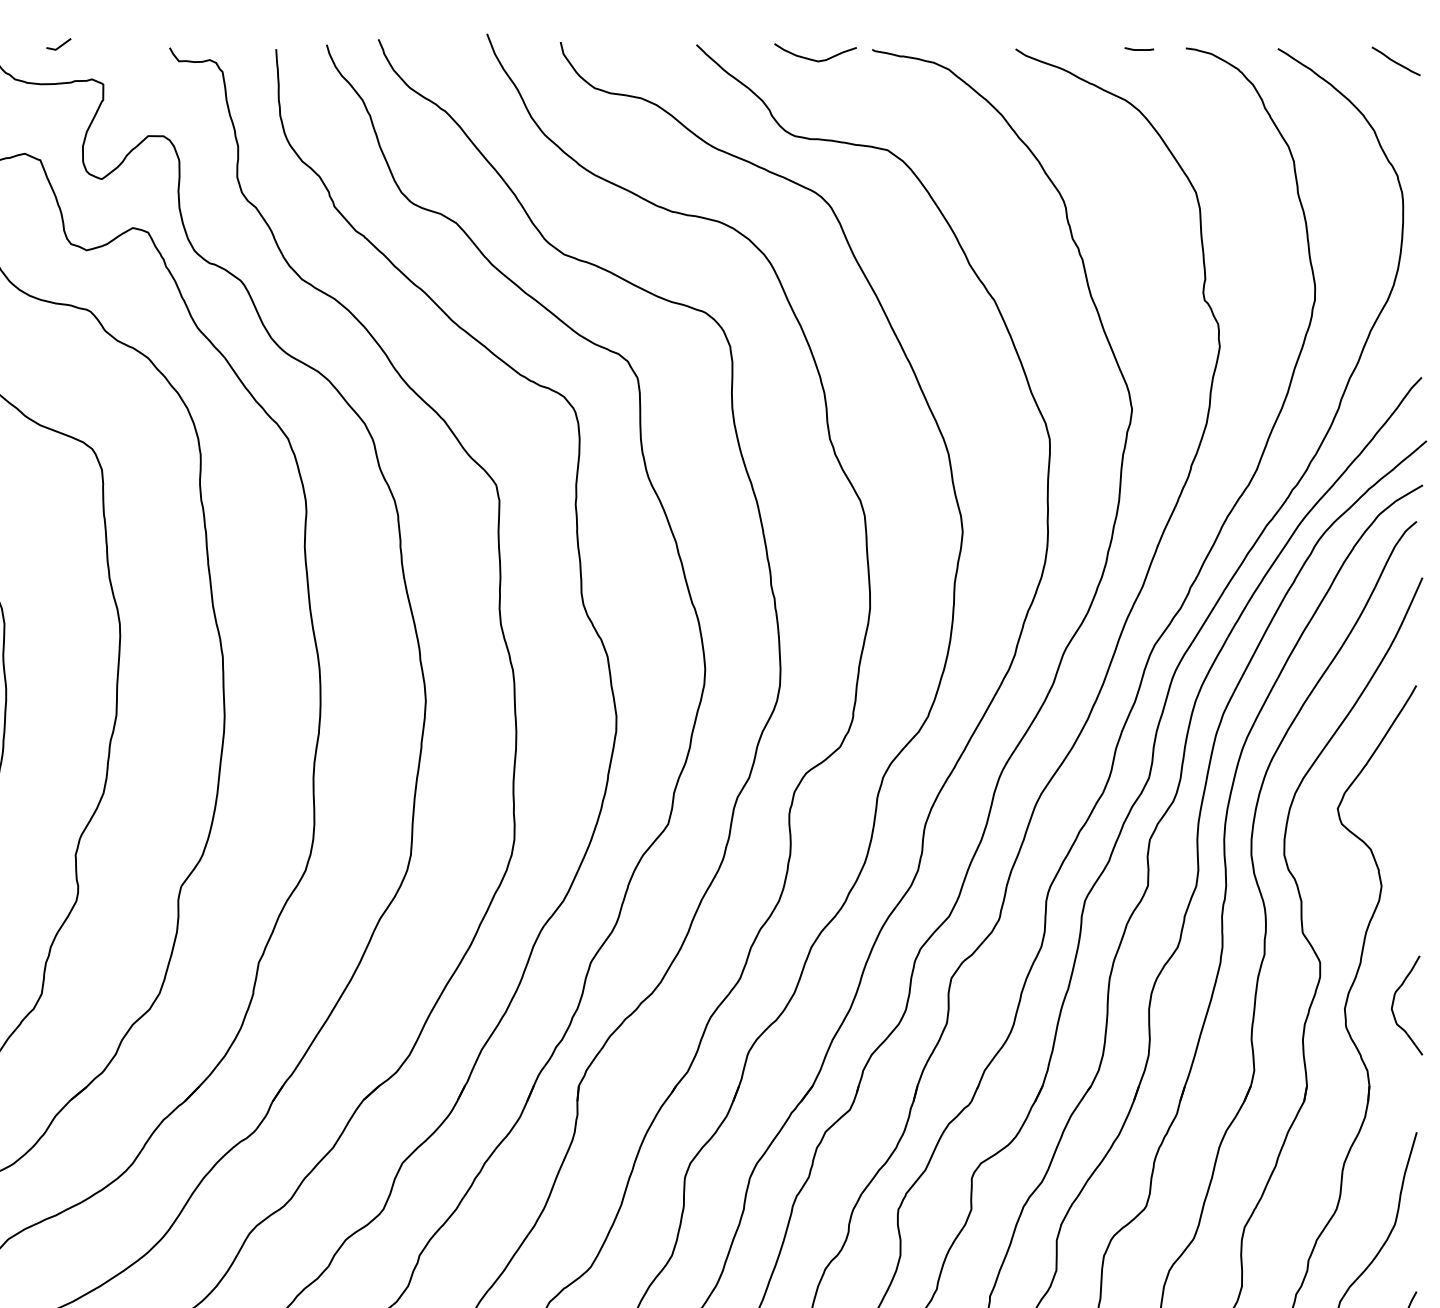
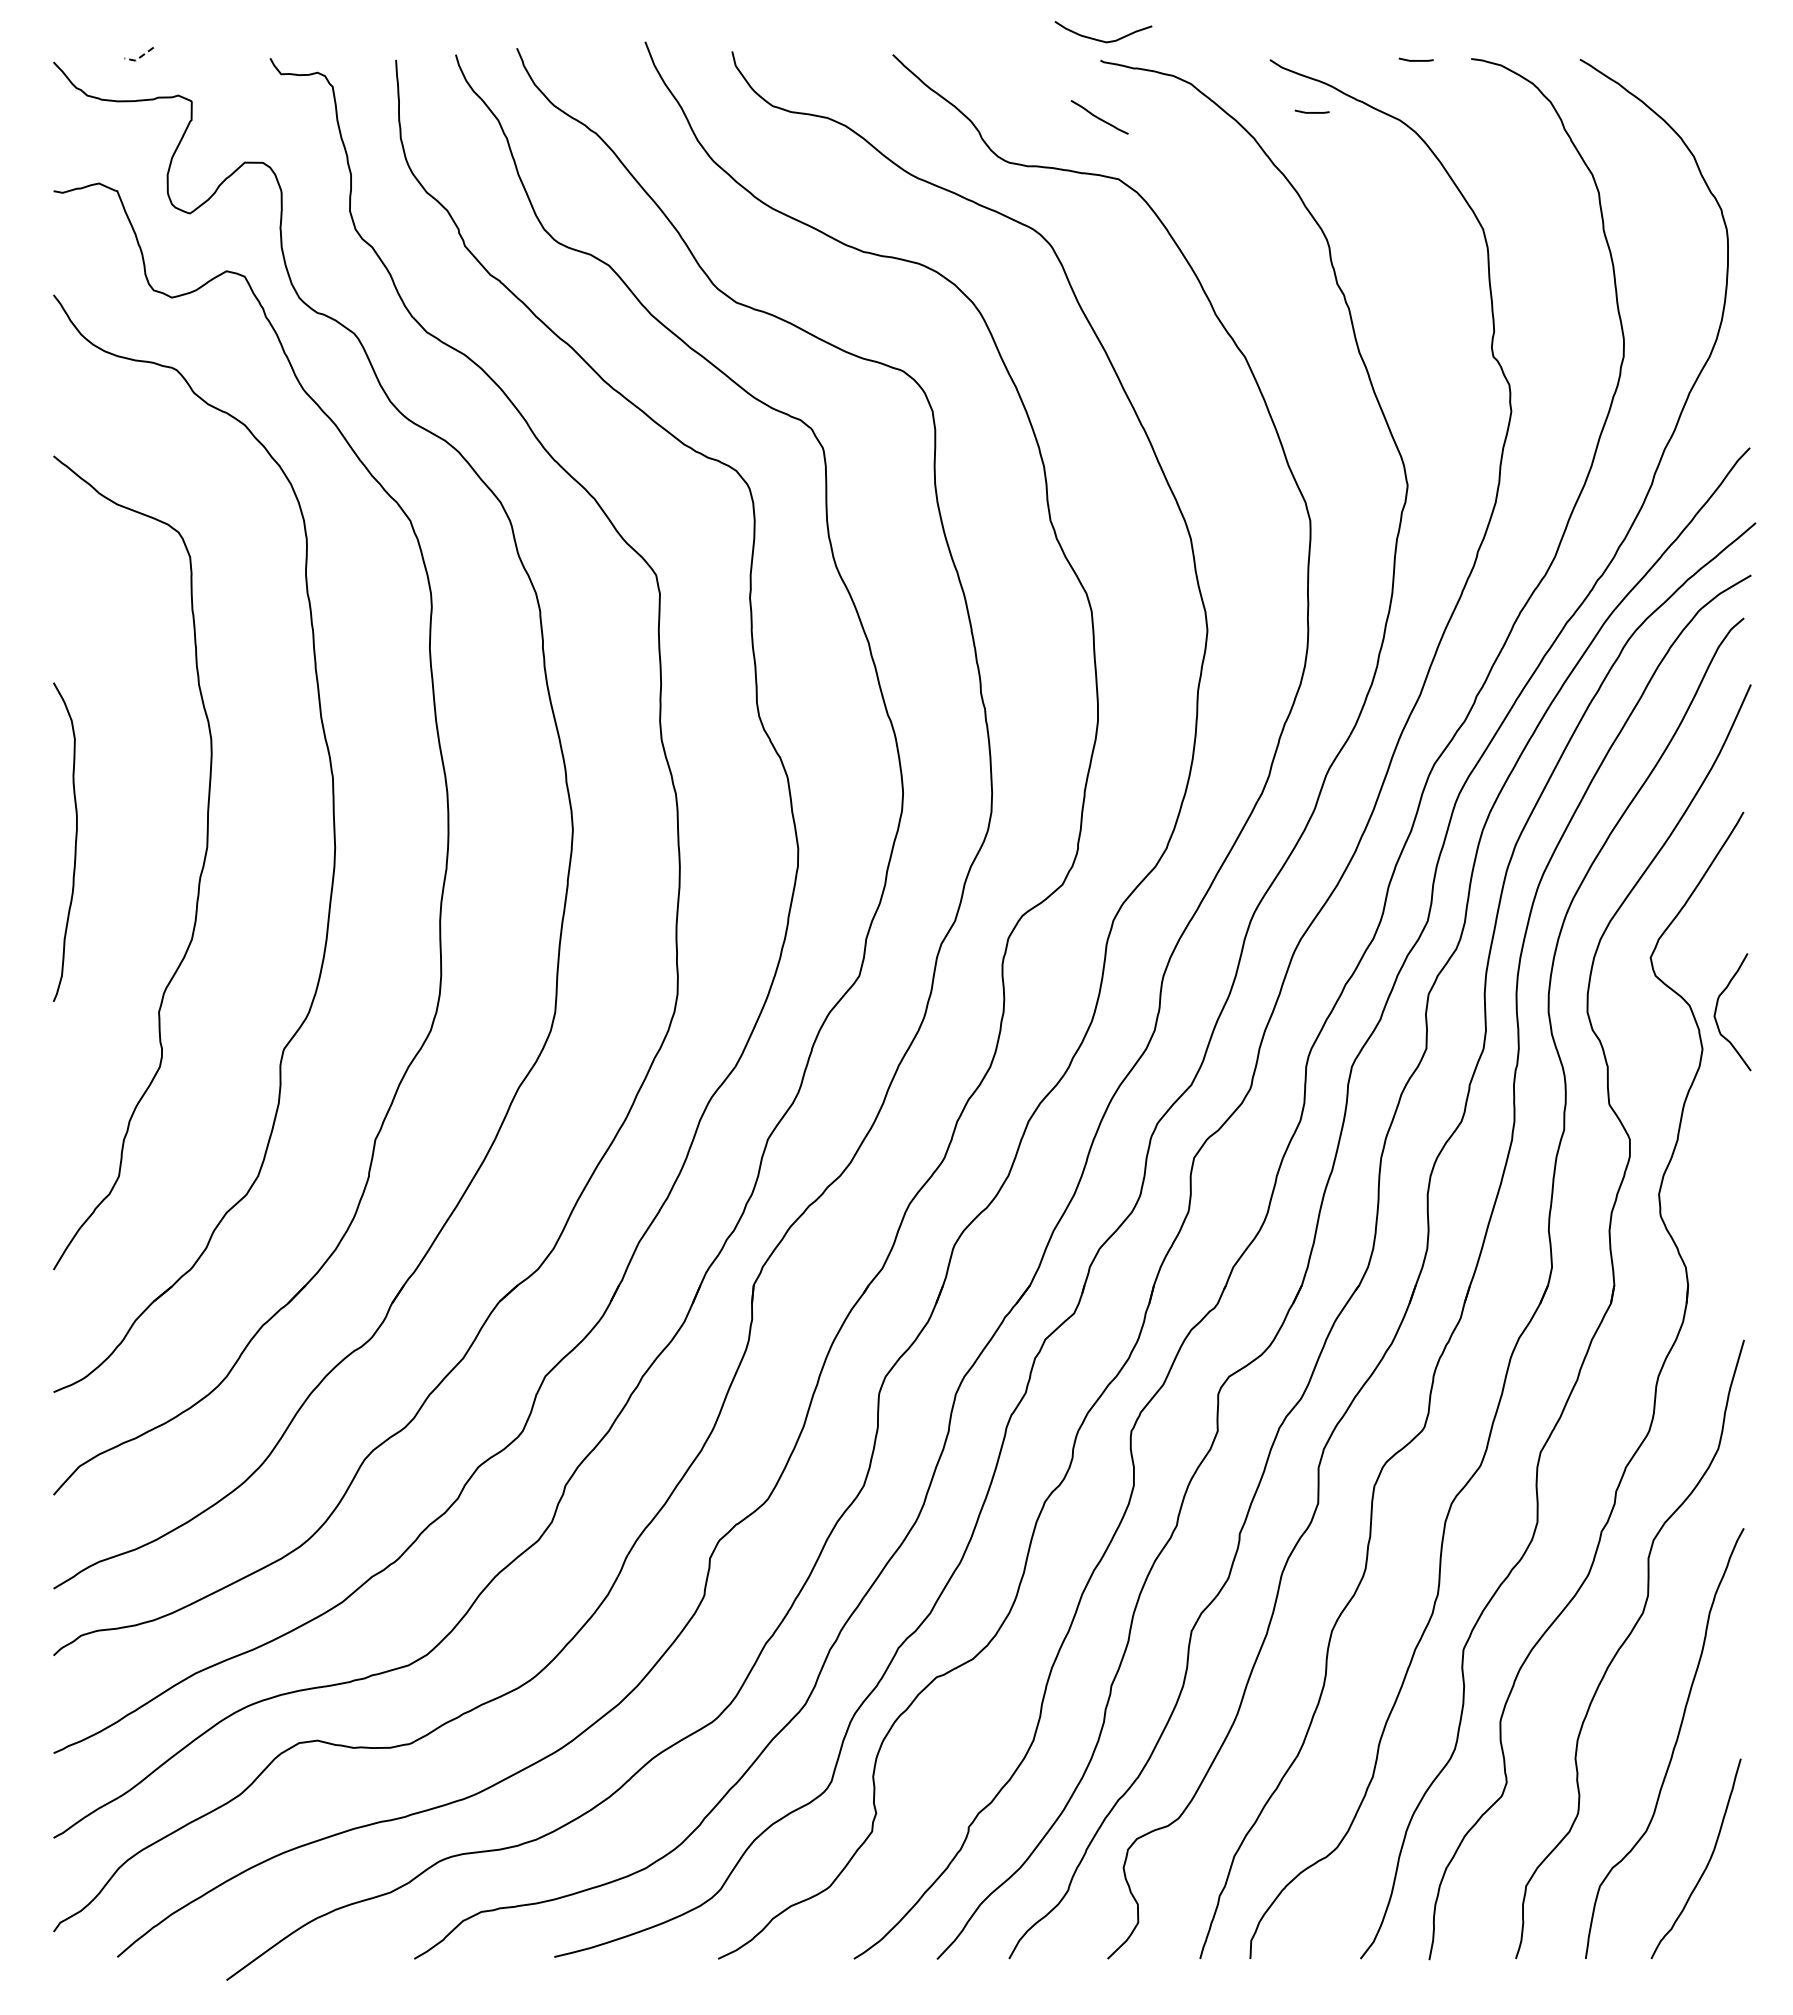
line: (59, 47) -> (139, 57), solid -> dashed
curve: (815, 59) -> (1103, 40), moved
curve: (1395, 61) -> (1099, 117), moved
line: (1050, 93) -> (1311, 112), added
curve: (1394, 1001) -> (1717, 1007), moved

